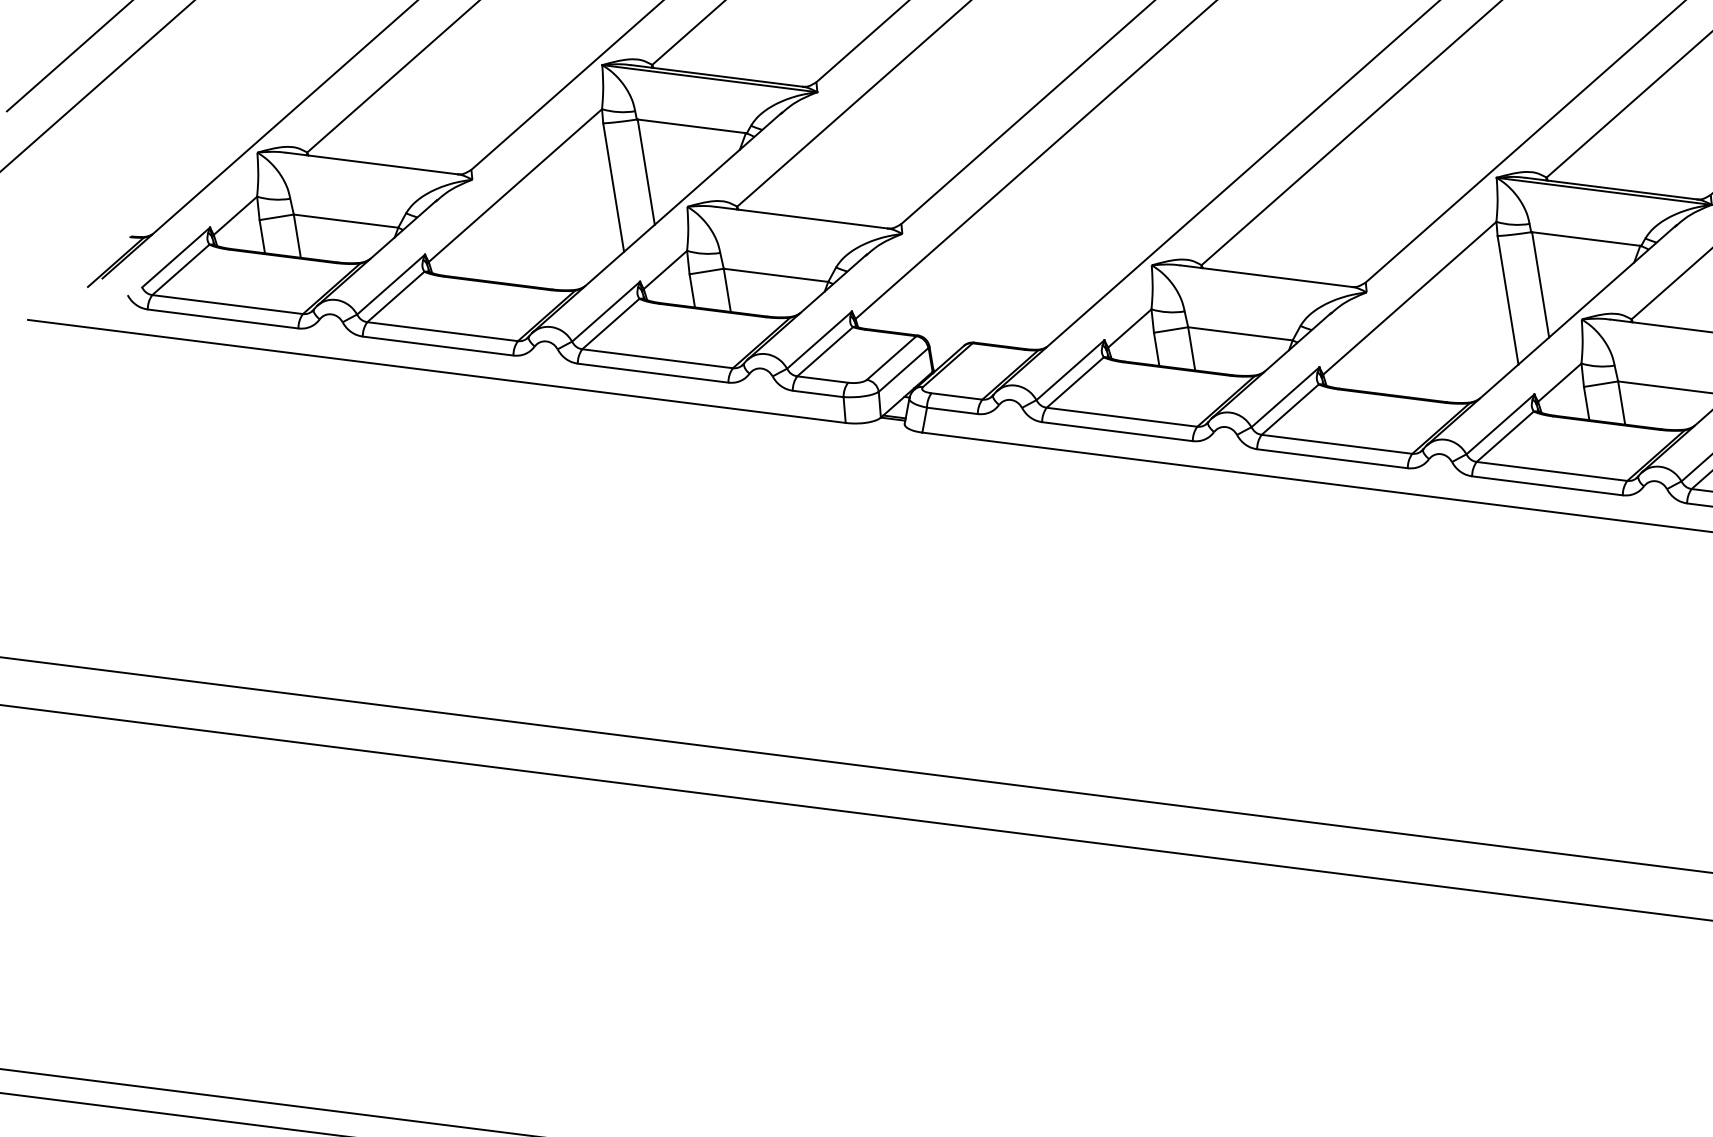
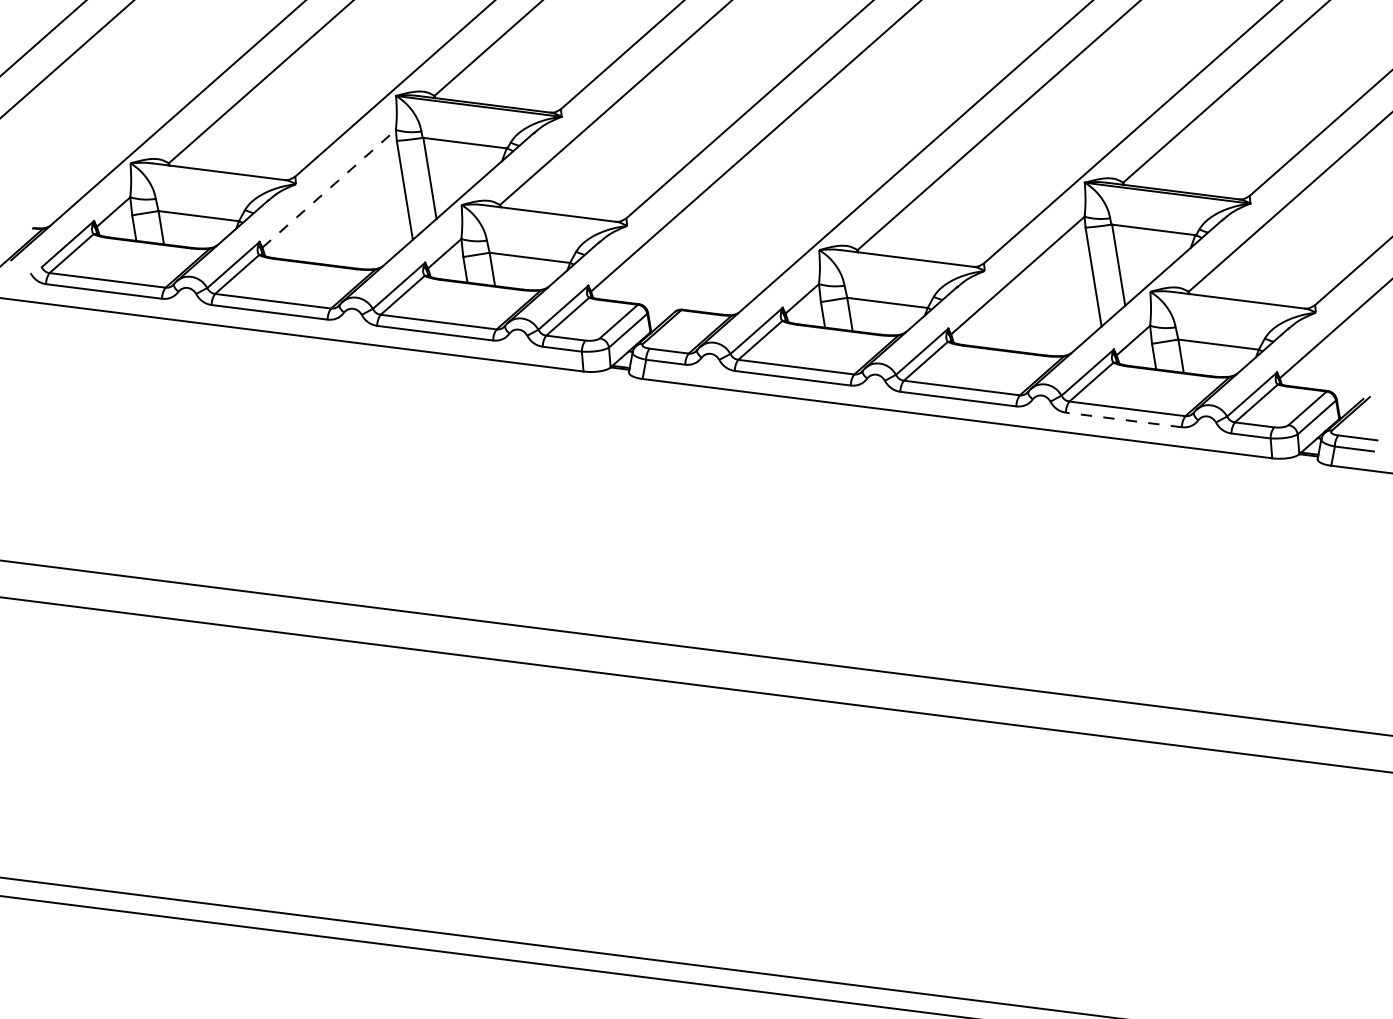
line: (515, 185) -> (329, 188), solid -> dashed
line: (1546, 485) -> (1123, 419), solid -> dashed

